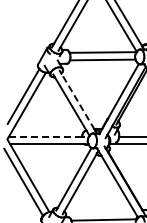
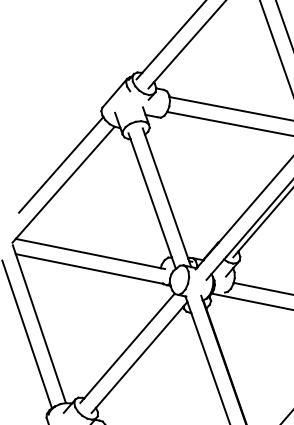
line: (78, 101) -> (167, 196), dashed -> solid
line: (45, 136) -> (88, 252), dashed -> solid

